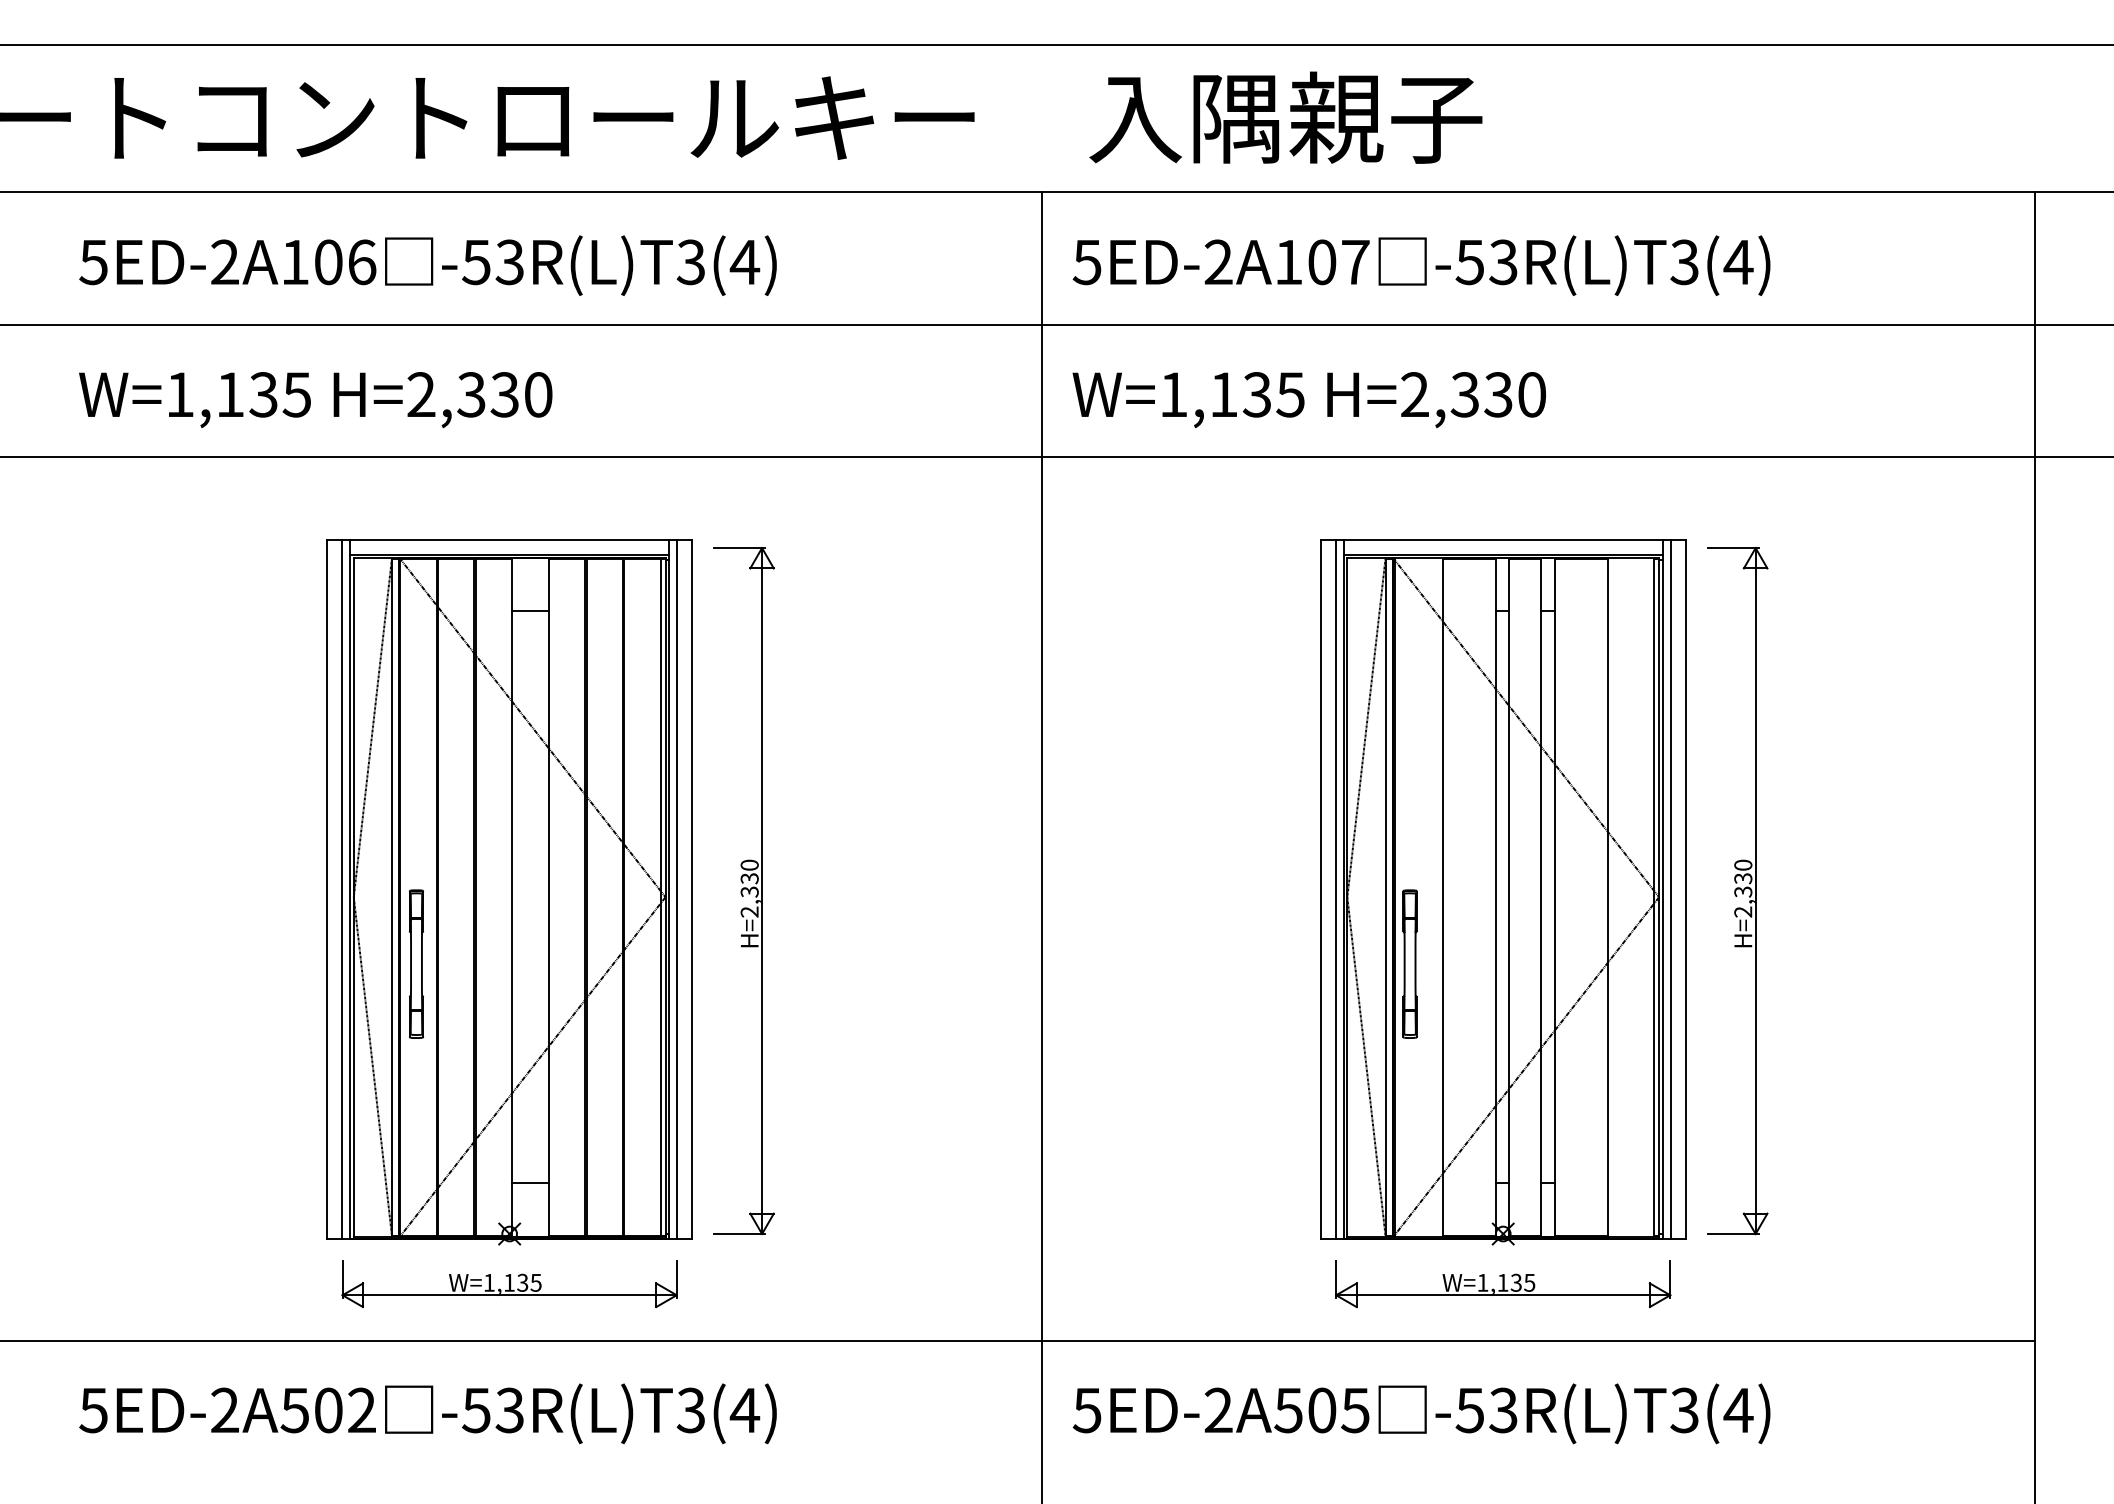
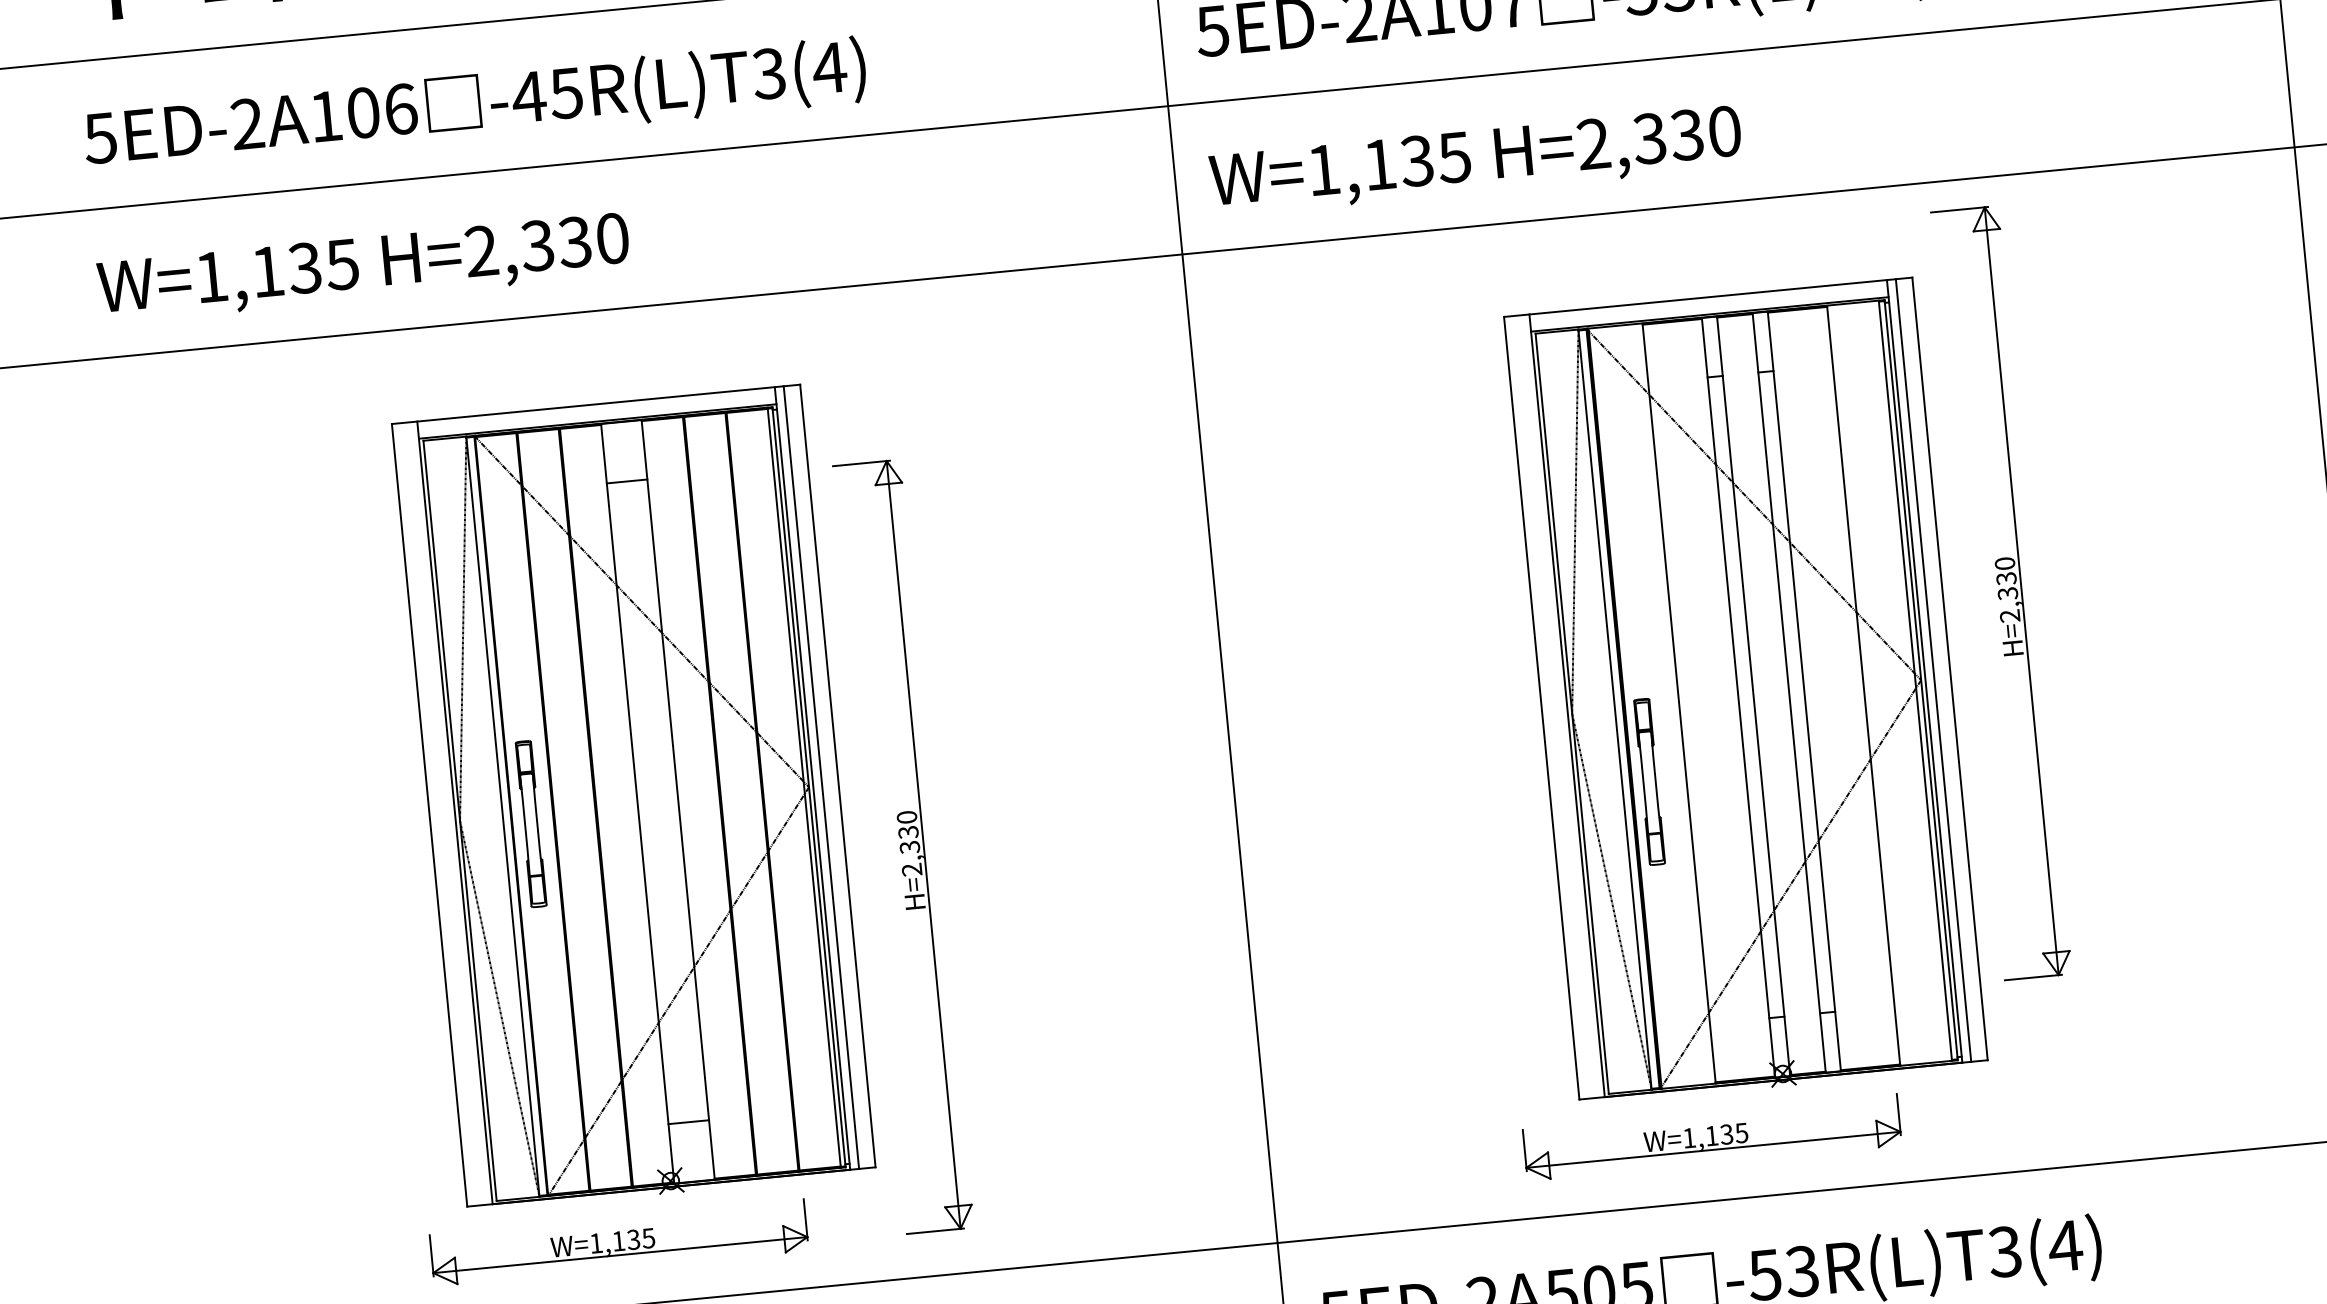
text: (492, 262) -> (546, 95), -53R(L)T3(4) -> -45R(L)T3(4)
line: (342, 889) -> (446, 813), removed
line: (1335, 889) -> (1558, 706), removed
part: (743, 891) -> (902, 847), moved
part: (1737, 891) -> (2001, 593), moved
part: (416, 963) -> (531, 823), moved
part: (509, 1284) -> (619, 1243), moved
part: (1503, 1284) -> (1712, 1137), moved

